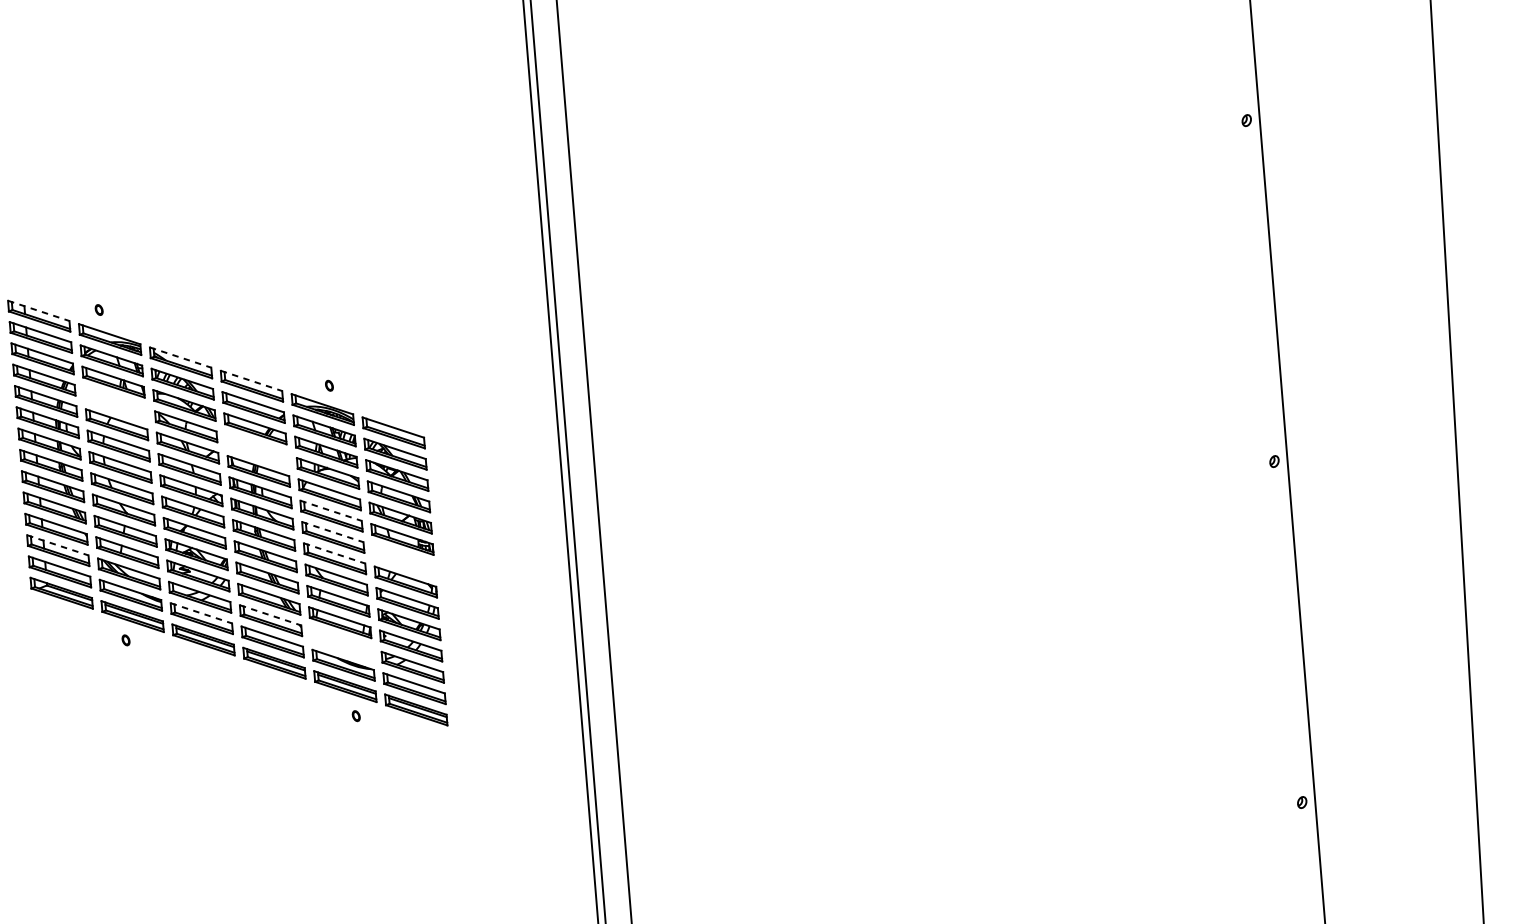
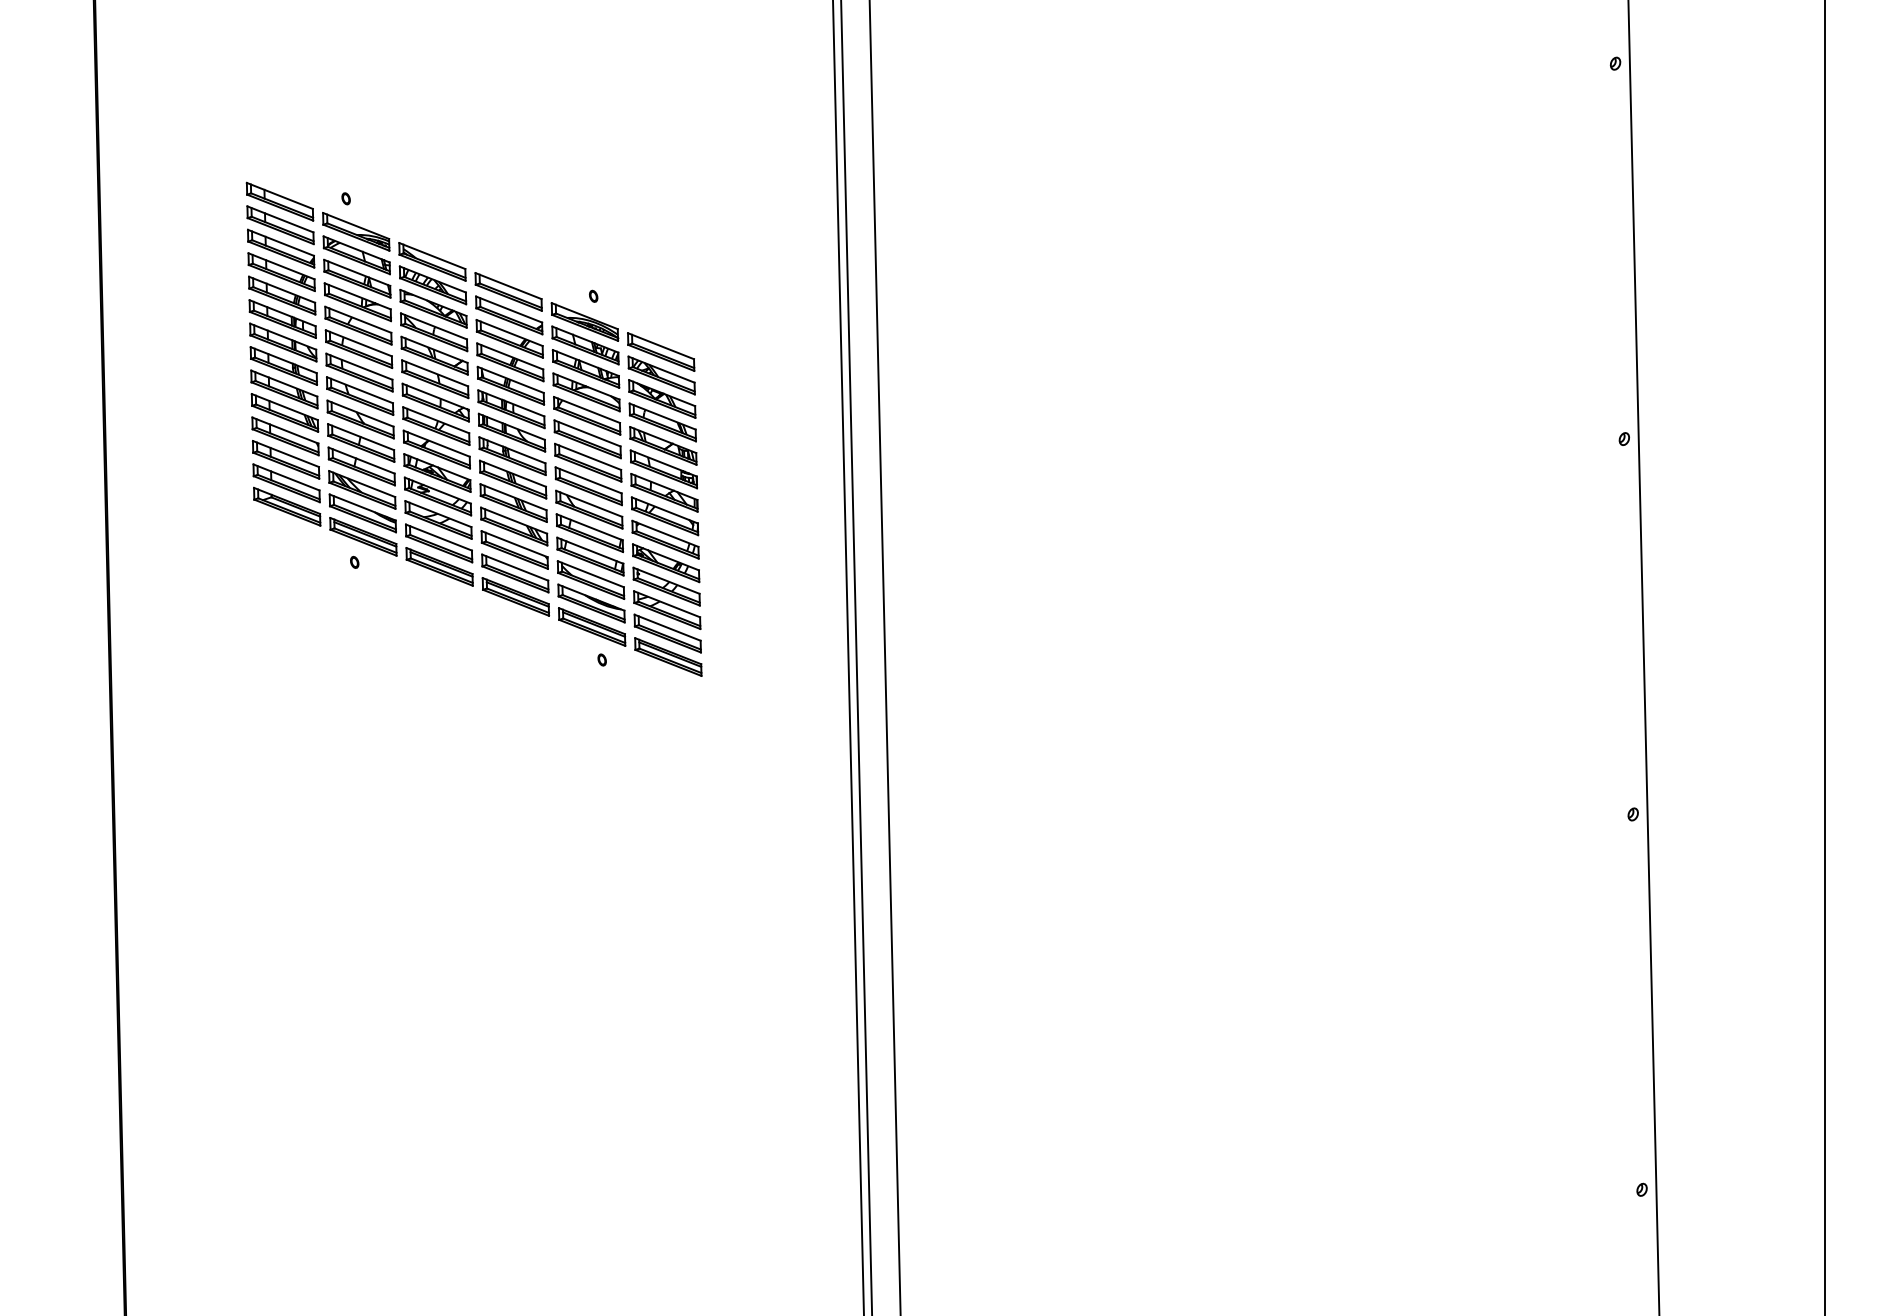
line: (39, 311) -> (280, 196), dashed -> solid
line: (180, 357) -> (432, 256), dashed -> solid
line: (252, 381) -> (509, 286), dashed -> solid
part: (114, 403) -> (357, 302), added
part: (257, 450) -> (510, 362), added
line: (331, 510) -> (588, 433), dashed -> solid
line: (333, 532) -> (588, 457), dashed -> solid
line: (58, 545) -> (286, 454), dashed -> solid
line: (335, 553) -> (589, 480), dashed -> solid
part: (404, 560) -> (664, 492), added
line: (201, 613) -> (439, 537), dashed -> solid
line: (271, 615) -> (515, 544), dashed -> solid
part: (341, 643) -> (590, 579), added

